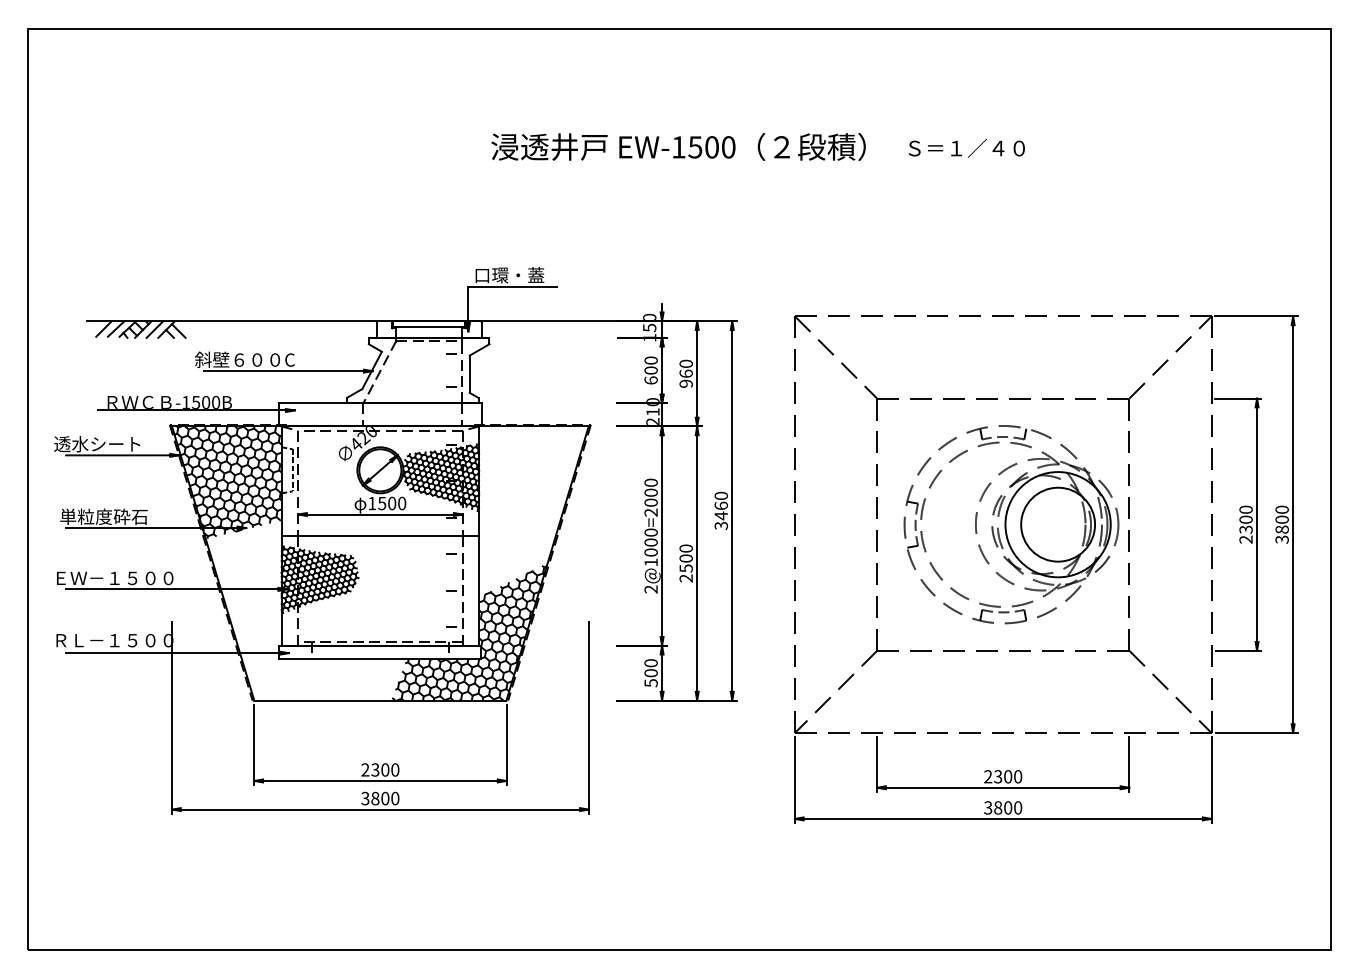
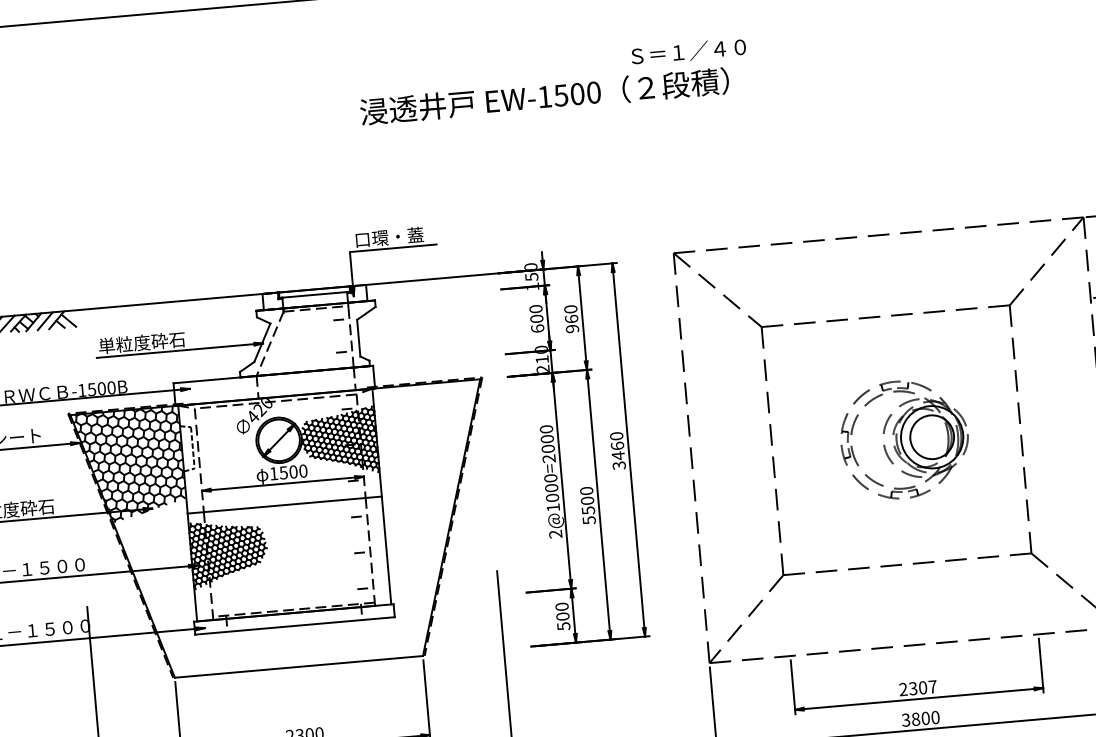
text: (966, 147) -> (688, 50), moved
text: (244, 359) -> (135, 343), 斜壁６００C -> 単粒度砕石
part: (1011, 524) -> (904, 439), size x0.6
text: (685, 578) -> (588, 520), 2500 -> 5500
hatch: (469, 632) -> (380, 592), removed
text: (1018, 776) -> (933, 686), 2300 -> 2307

